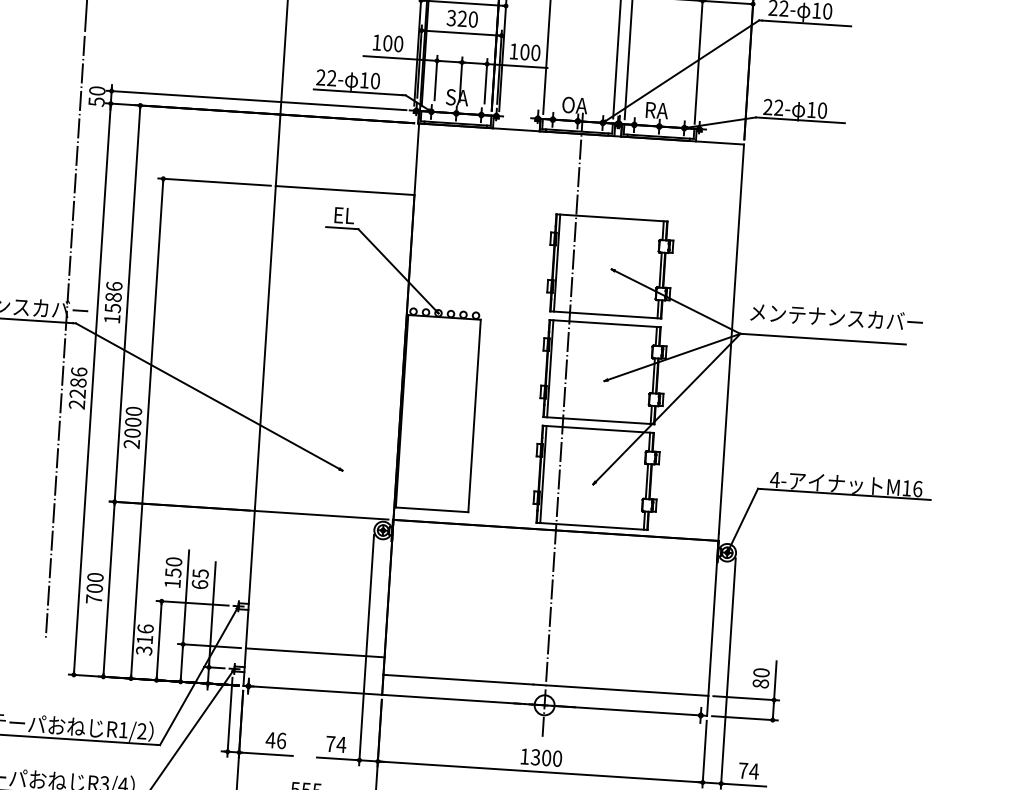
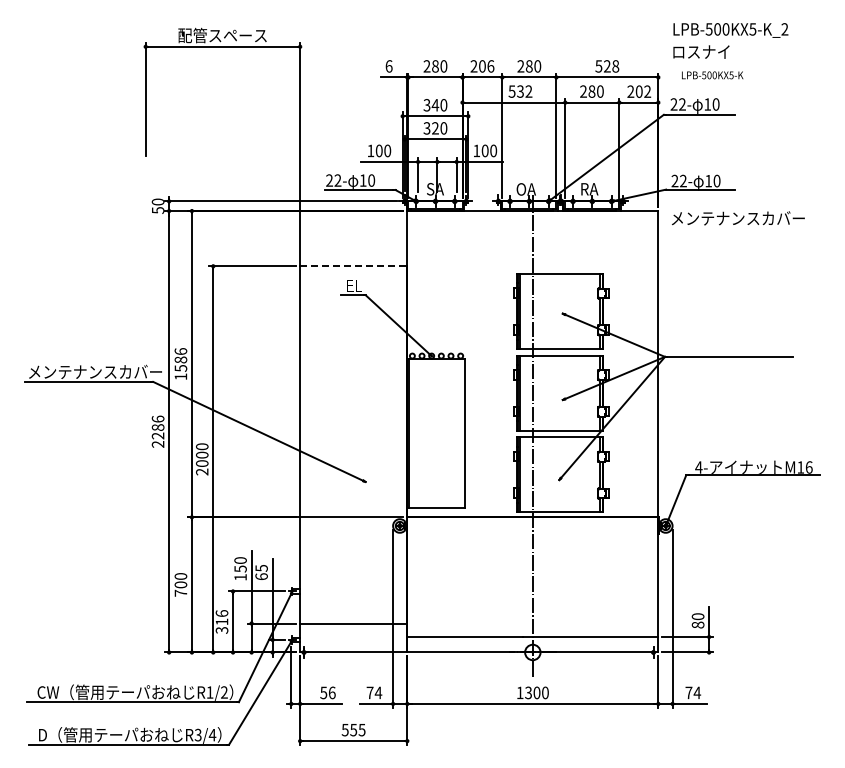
line: (344, 190) -> (353, 266), solid -> dashed
text: (837, 317) -> (738, 218), moved
line: (64, 337) -> (145, 393), removed
text: (270, 739) -> (323, 692), 46 -> 56

